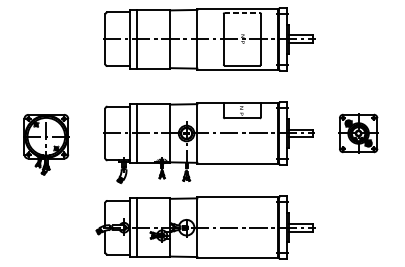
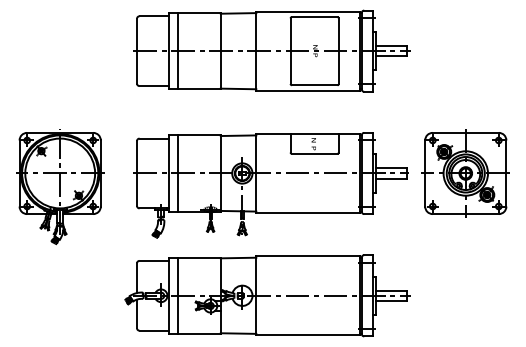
line: (242, 13) -> (314, 17), dashed -> solid
part: (358, 133) -> (465, 173), size x1.67
part: (46, 144) -> (60, 187), size x1.43

